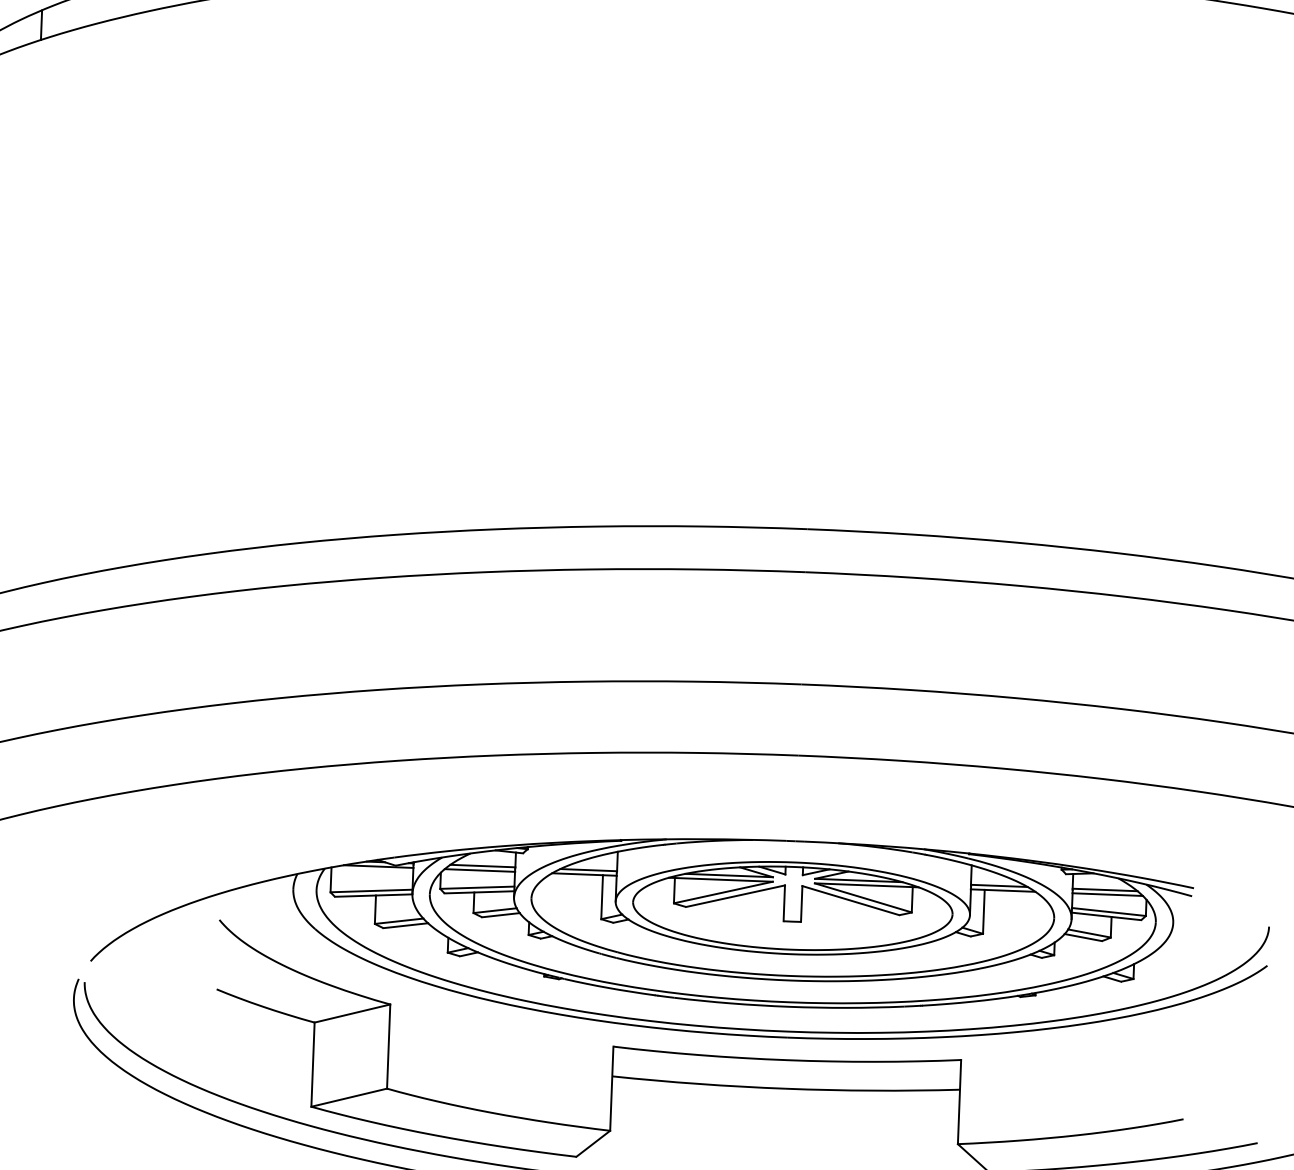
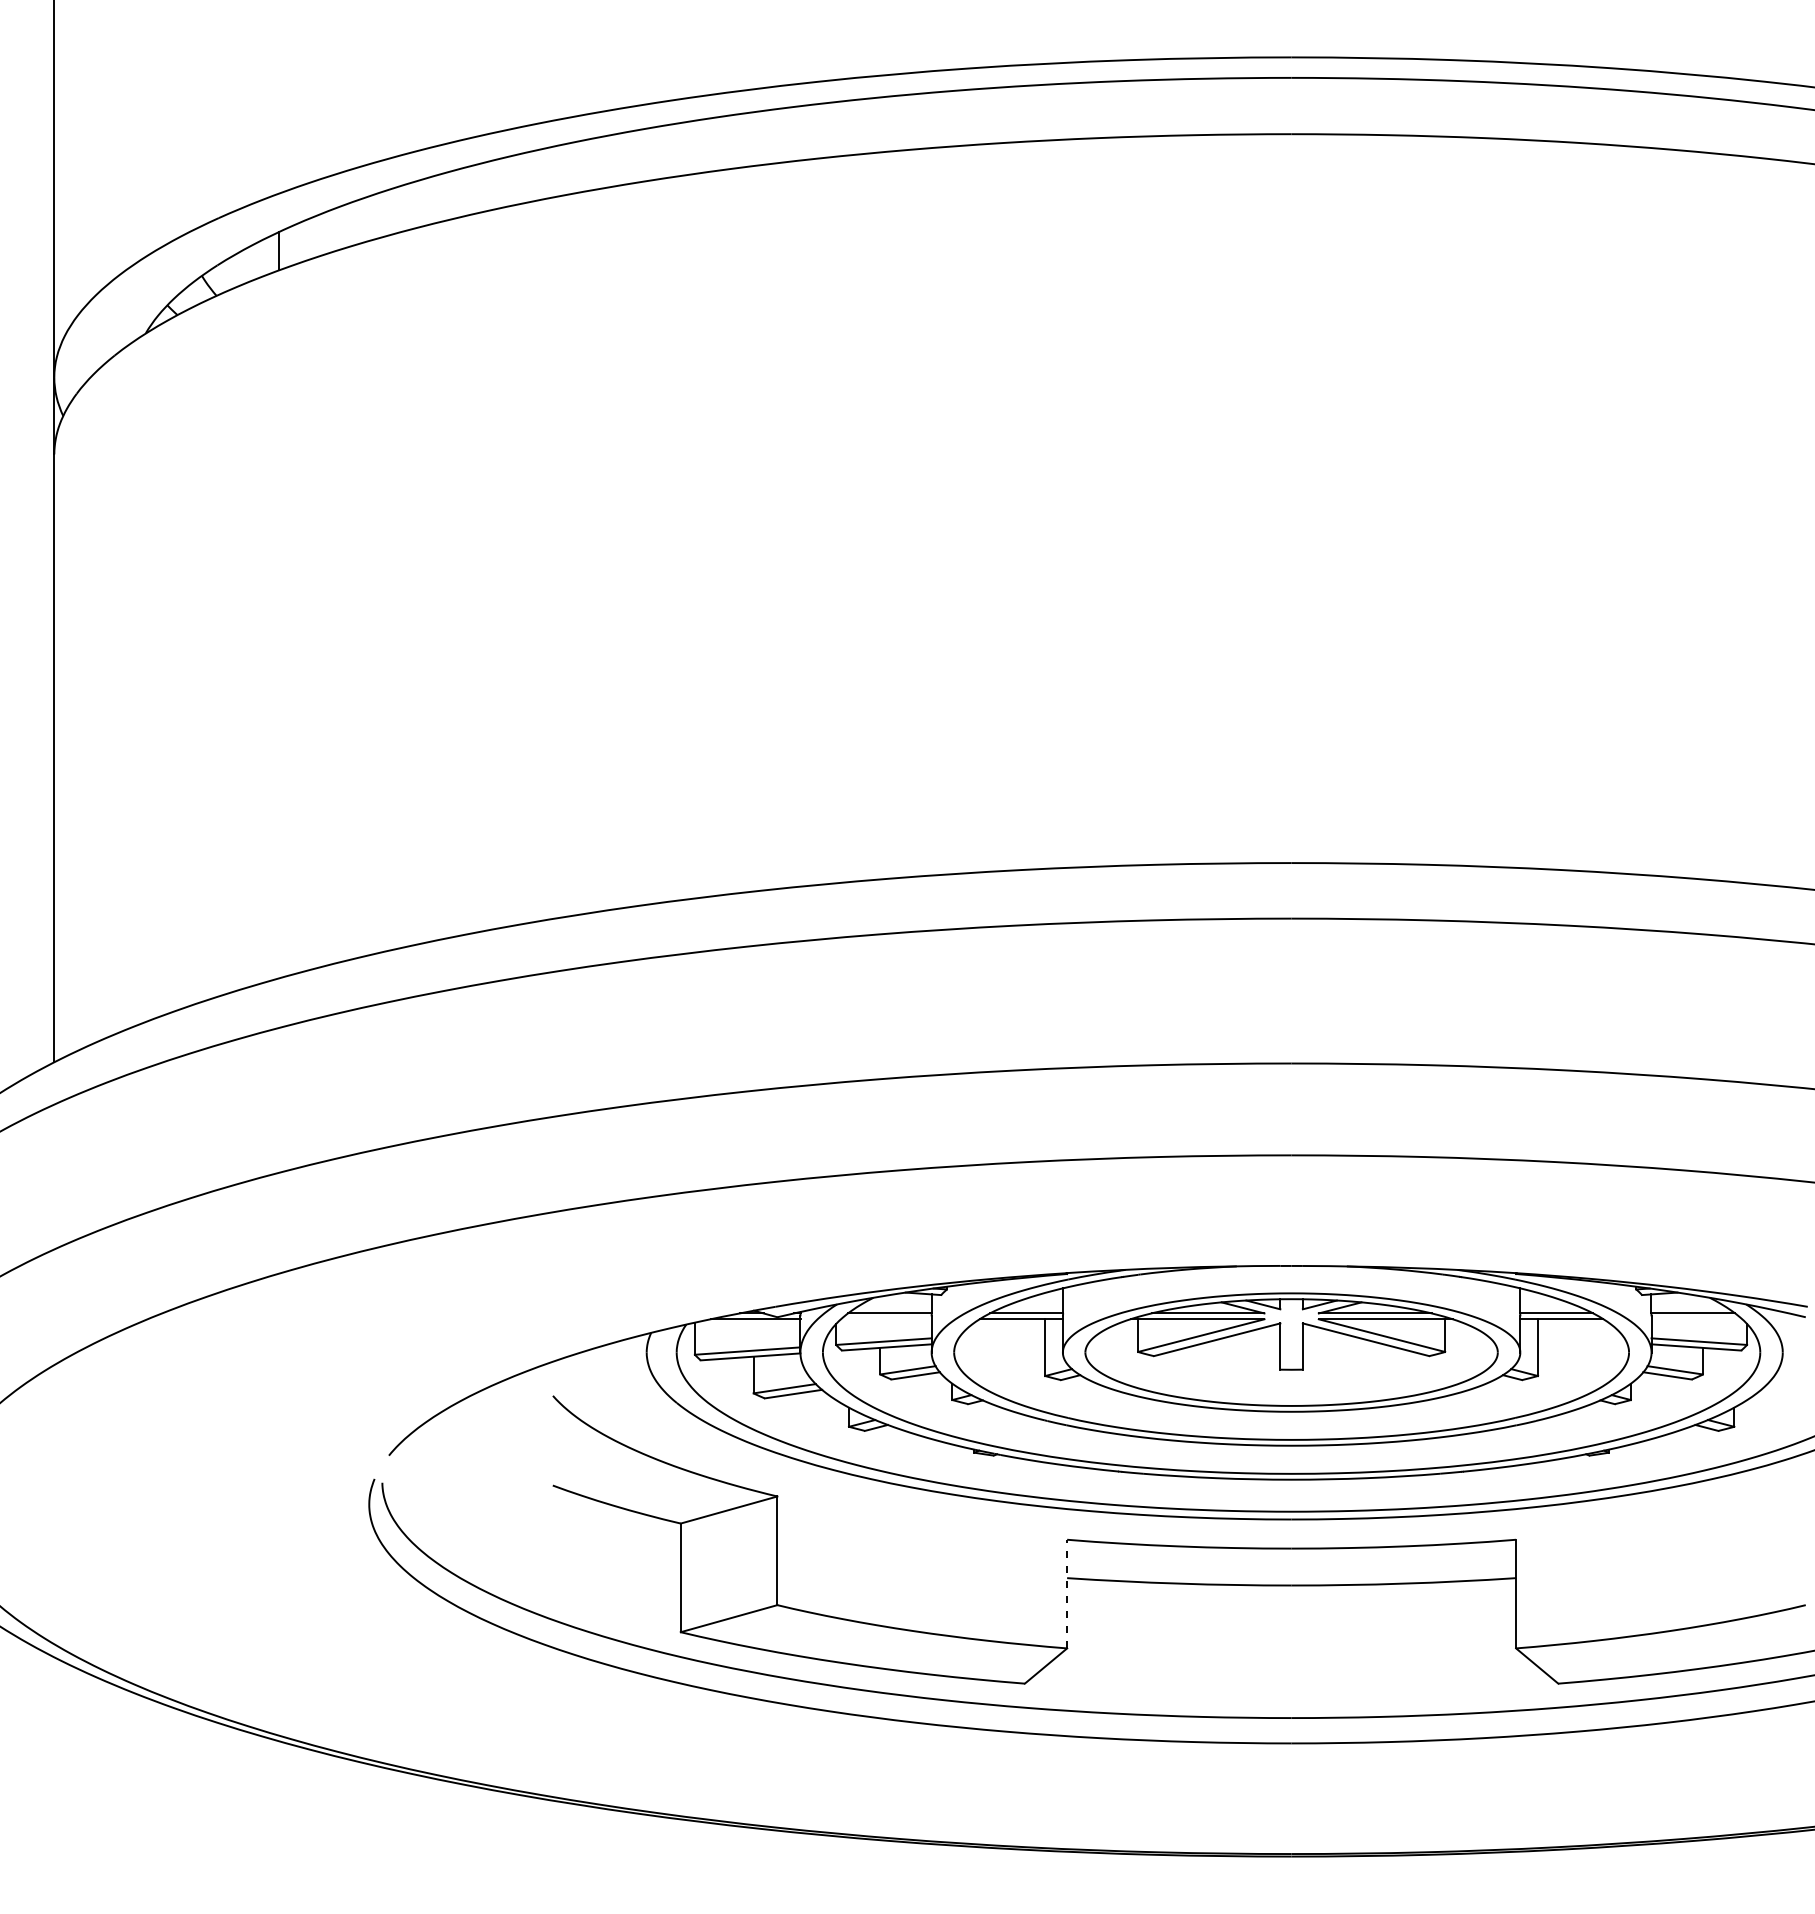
line: (480, 870) -> (886, 1319), removed
line: (1107, 894) -> (1696, 1319), removed
line: (612, 1088) -> (1067, 1593), solid -> dashed

